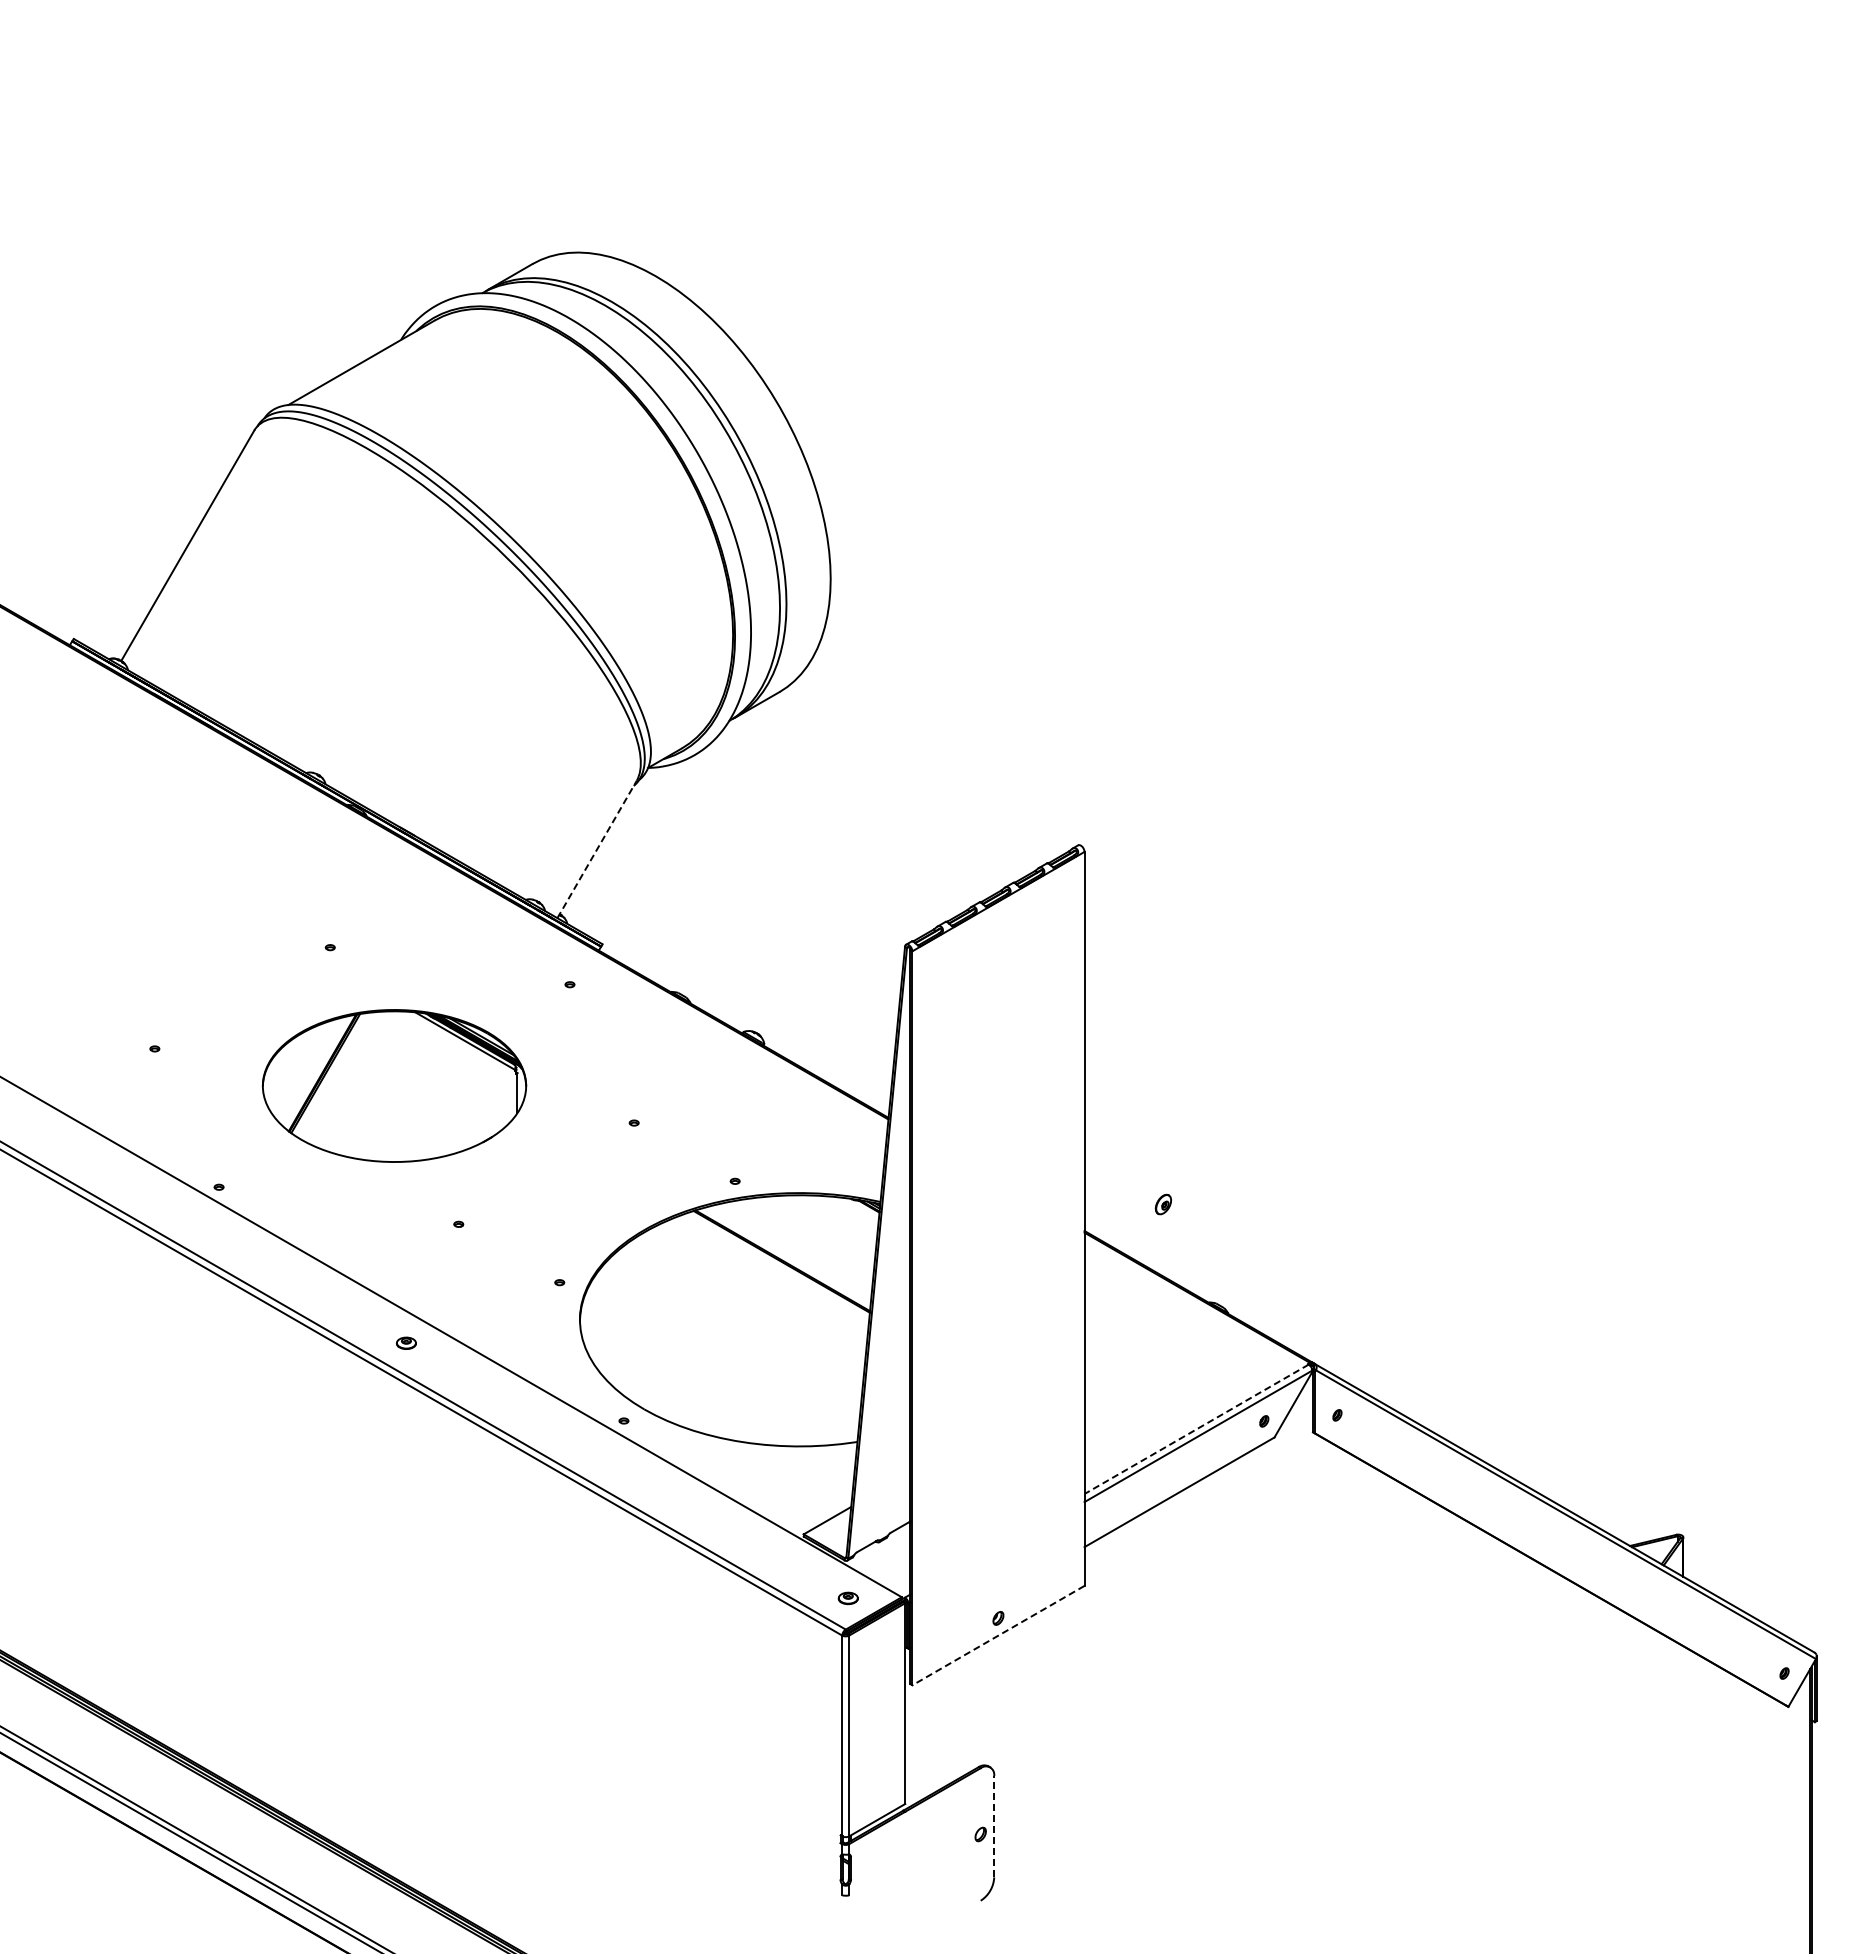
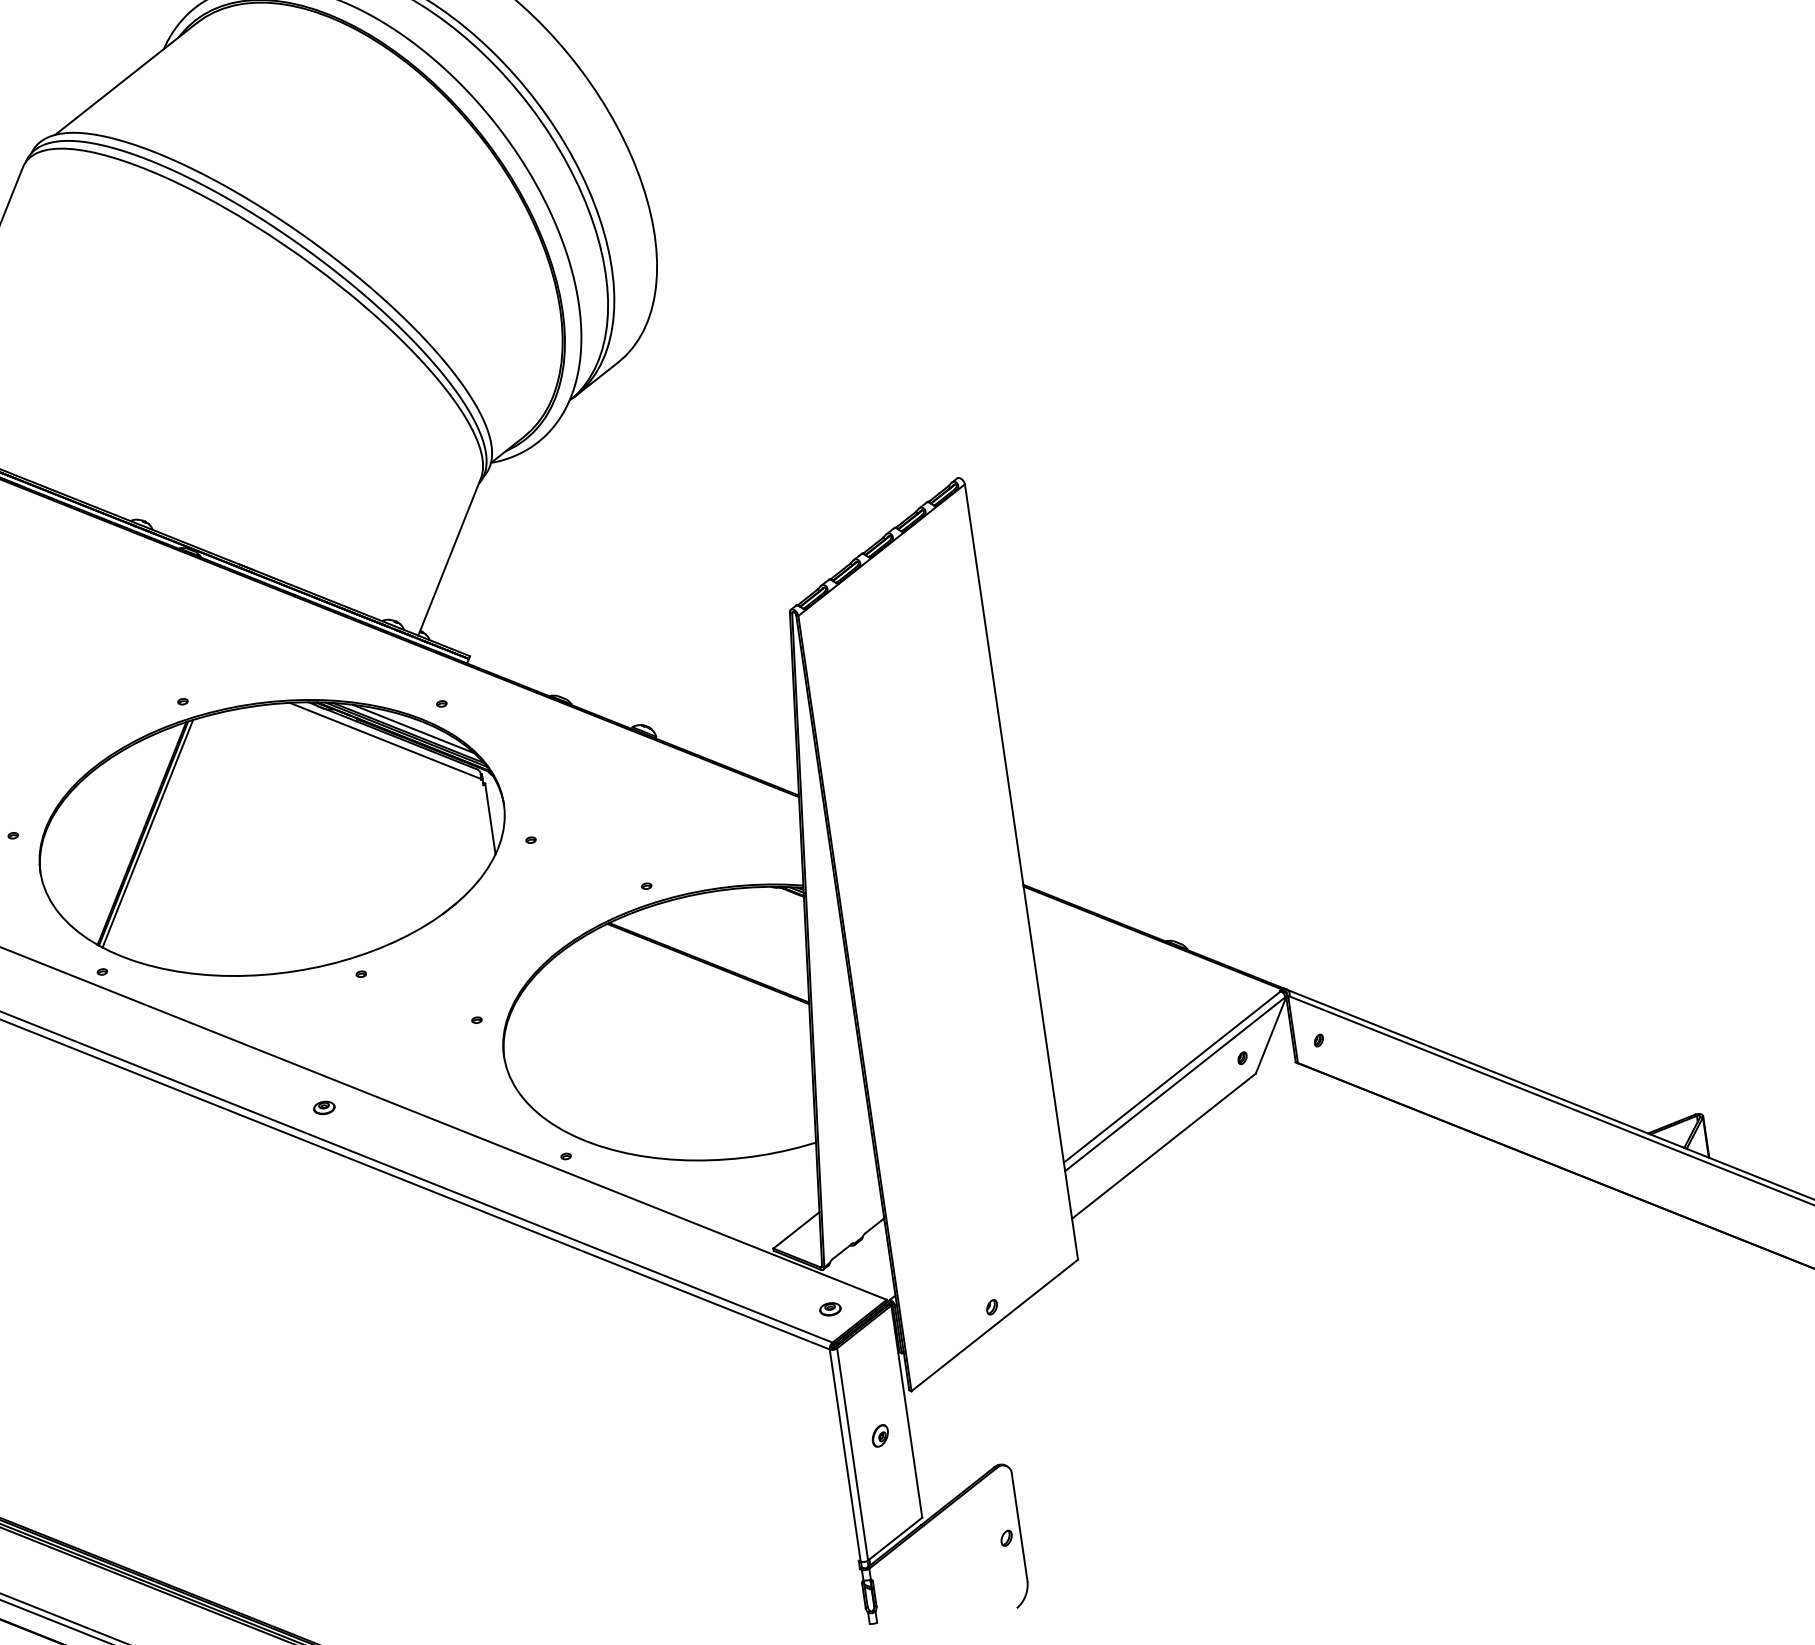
line: (597, 849) -> (450, 556), dashed -> solid
part: (394, 1085) -> (272, 837), size x1.67
part: (1163, 1204) -> (880, 1435), moved
line: (1196, 1429) -> (1172, 1077), dashed -> solid
line: (998, 1635) -> (994, 1325), dashed -> solid
line: (994, 1826) -> (1020, 1527), dashed -> solid

